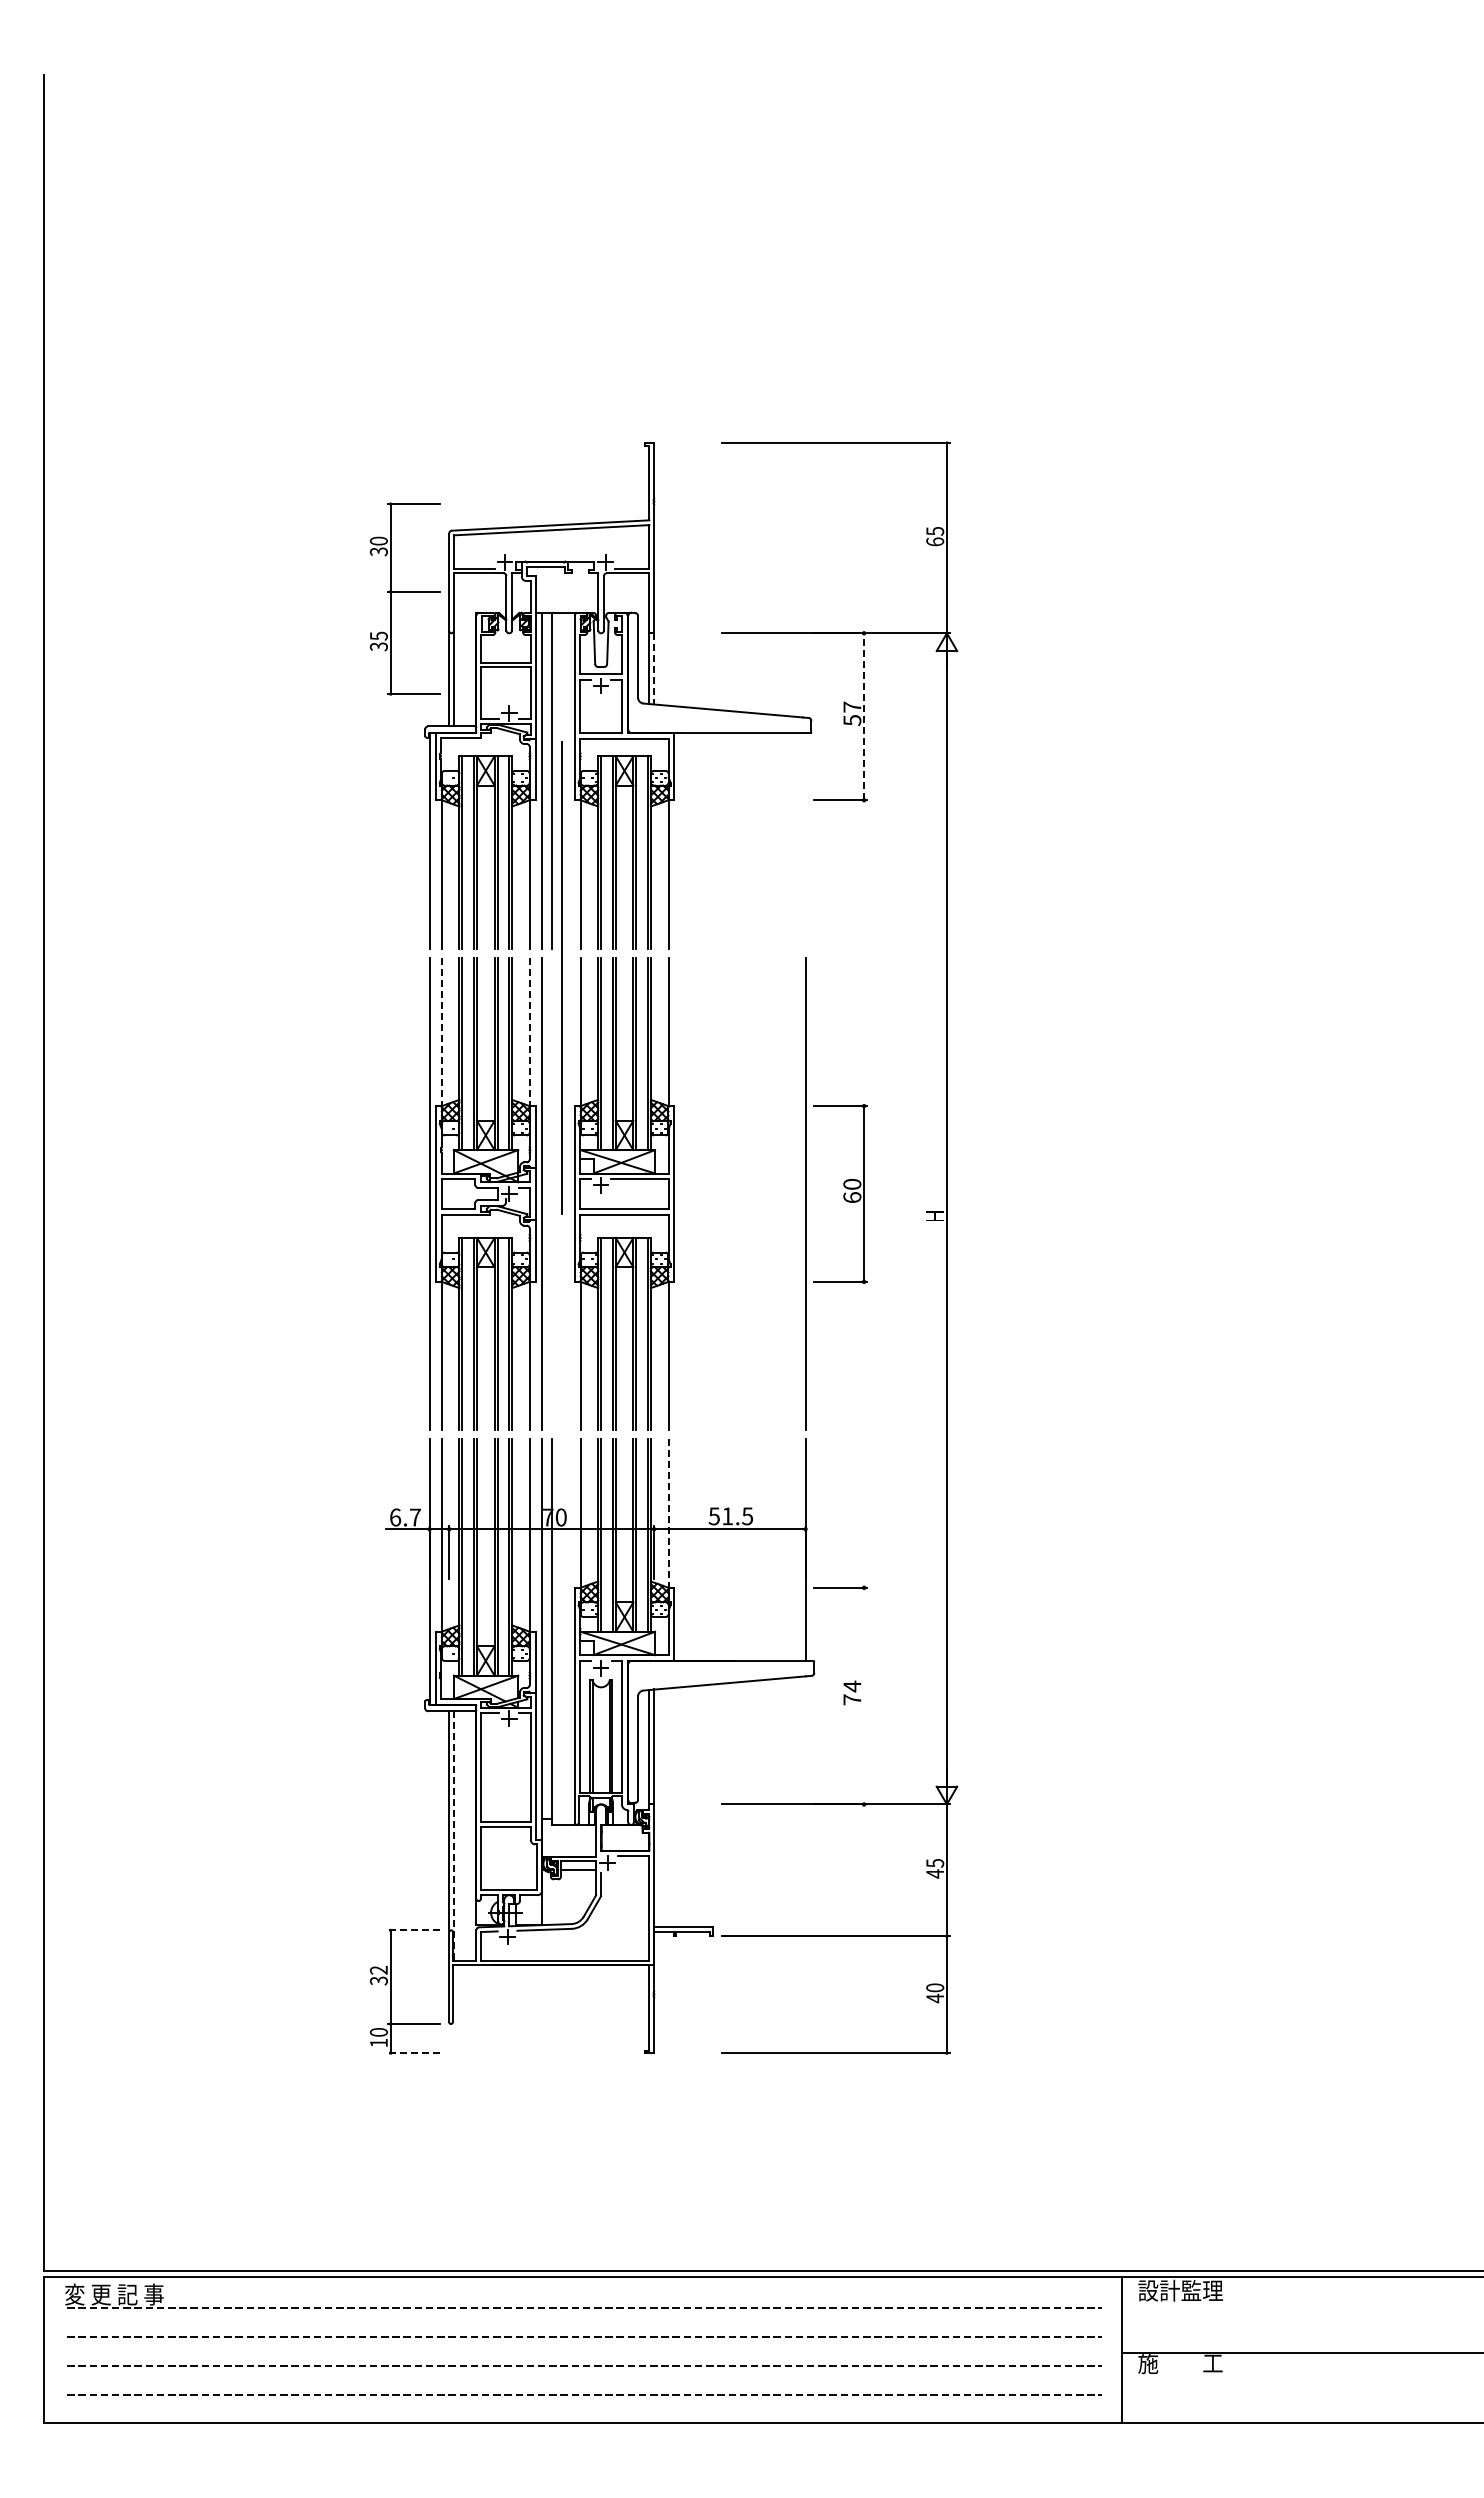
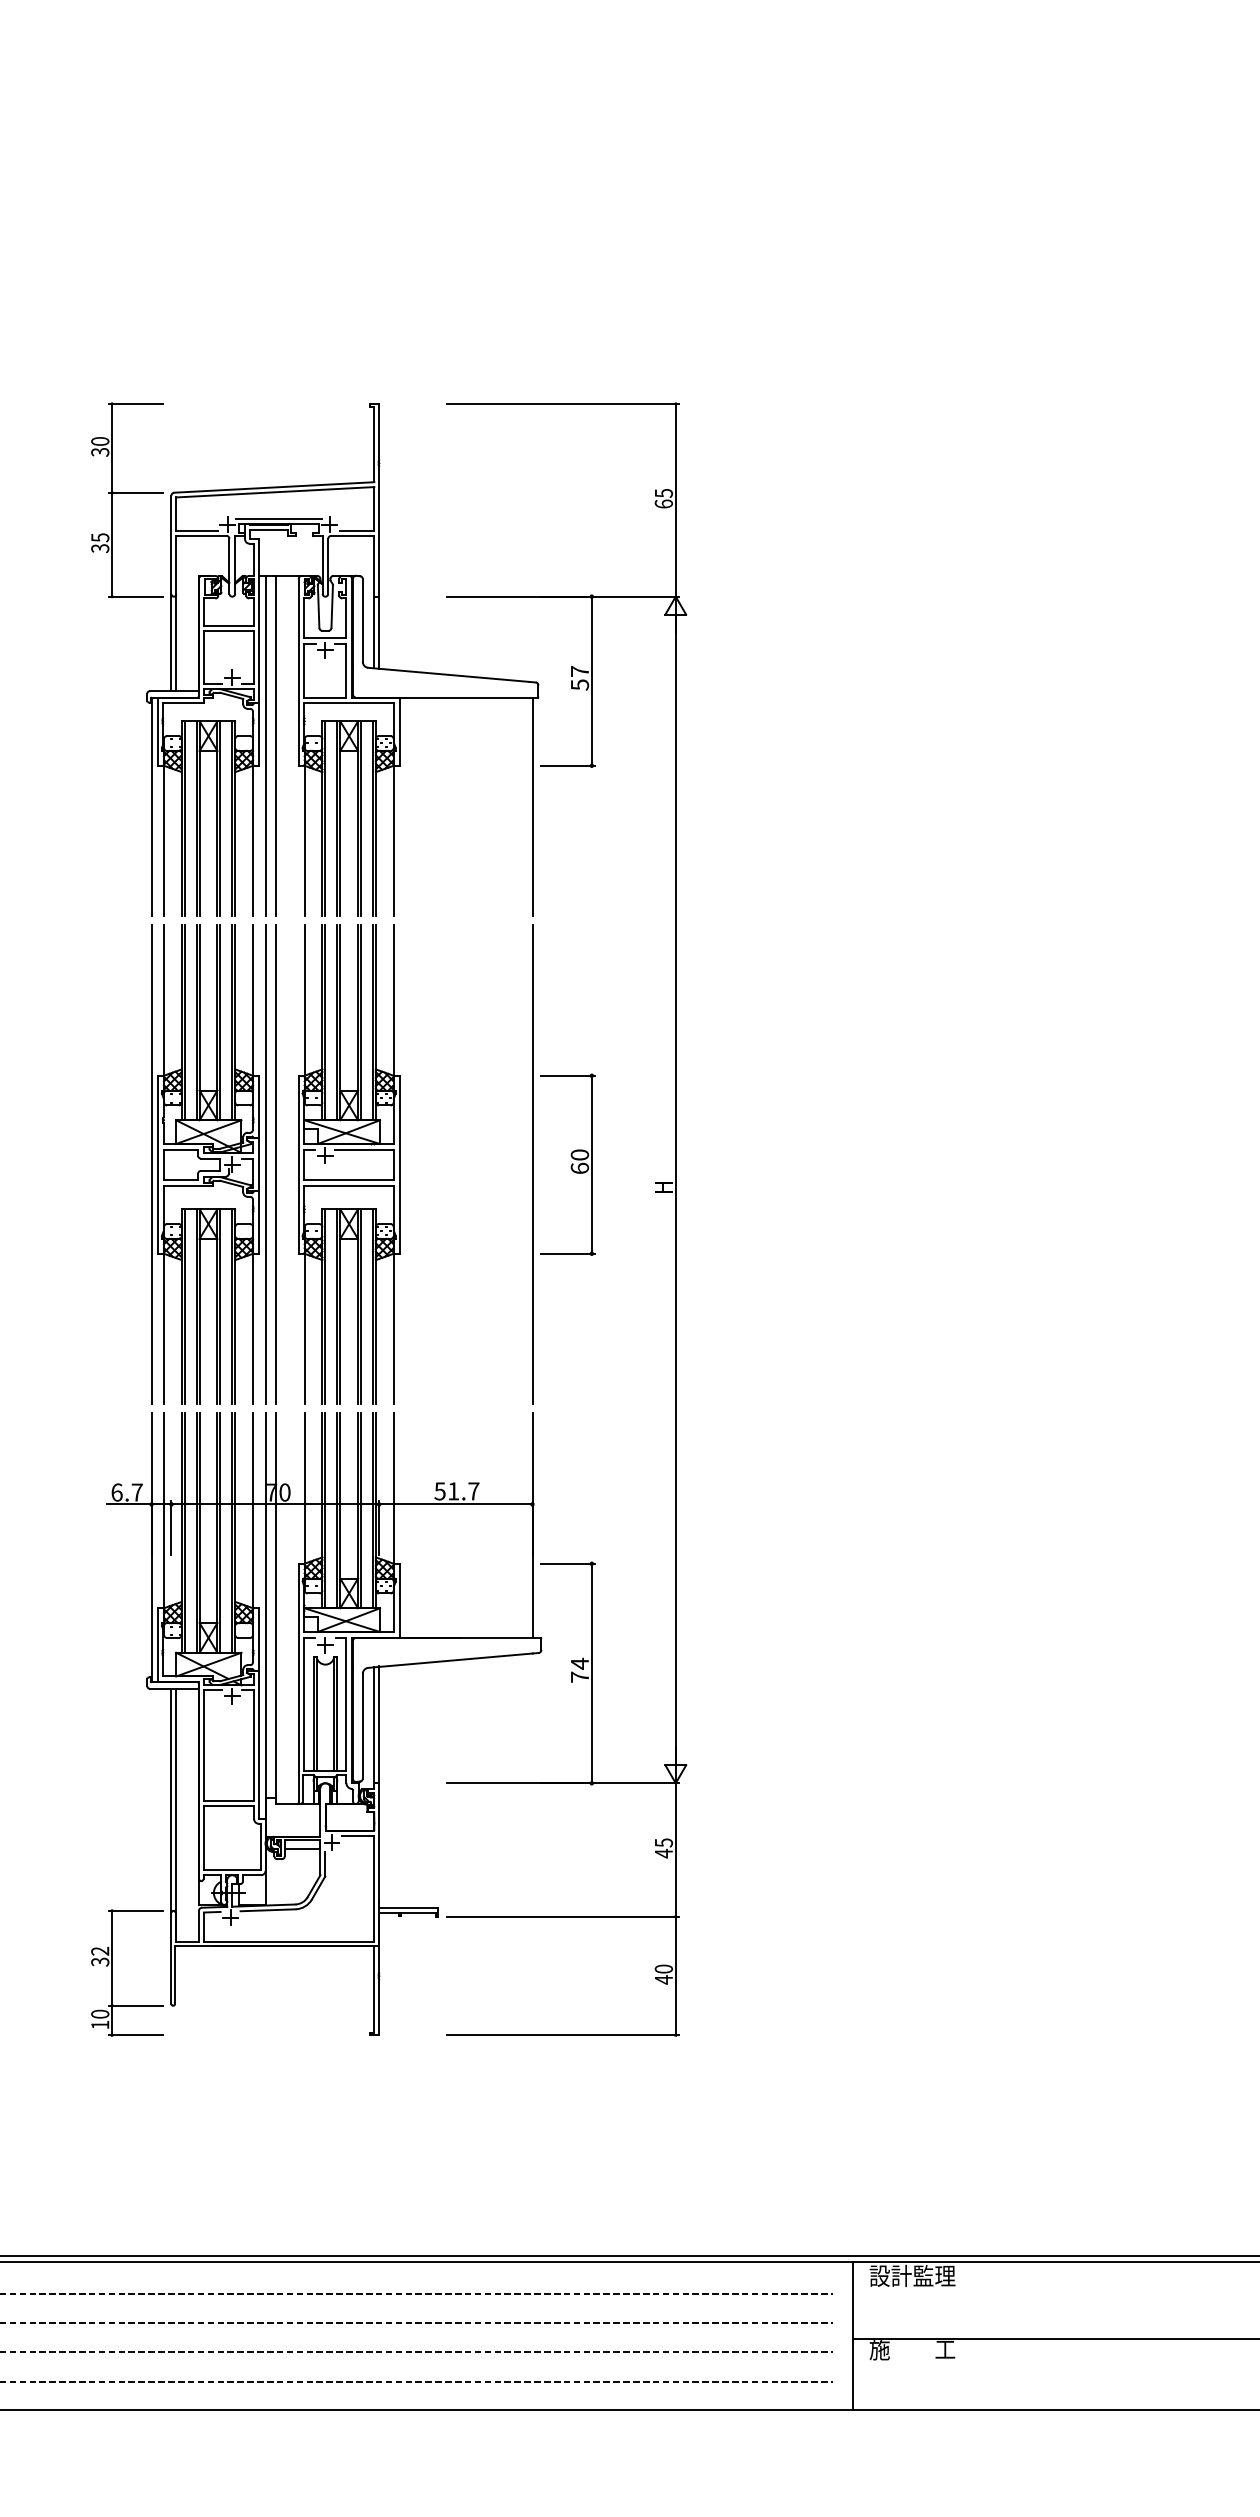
line: (554, 556) -> (278, 518), added
part: (405, 598) -> (127, 499), moved
line: (654, 668) -> (379, 632), dashed -> solid
line: (864, 716) -> (592, 680), dashed -> solid
line: (805, 840) -> (532, 806), added
line: (561, 977) -> (275, 1164), moved
line: (441, 1032) -> (163, 1001), dashed -> solid
line: (529, 1032) -> (252, 1001), dashed -> solid
line: (668, 1514) -> (393, 1489), dashed -> solid
text: (747, 1516) -> (473, 1491), 51.5 -> 51.7
line: (864, 1695) -> (592, 1672), added
line: (453, 1836) -> (175, 1815), dashed -> solid
line: (413, 1930) -> (135, 1910), dashed -> solid
line: (413, 2053) -> (135, 2035), dashed -> solid

